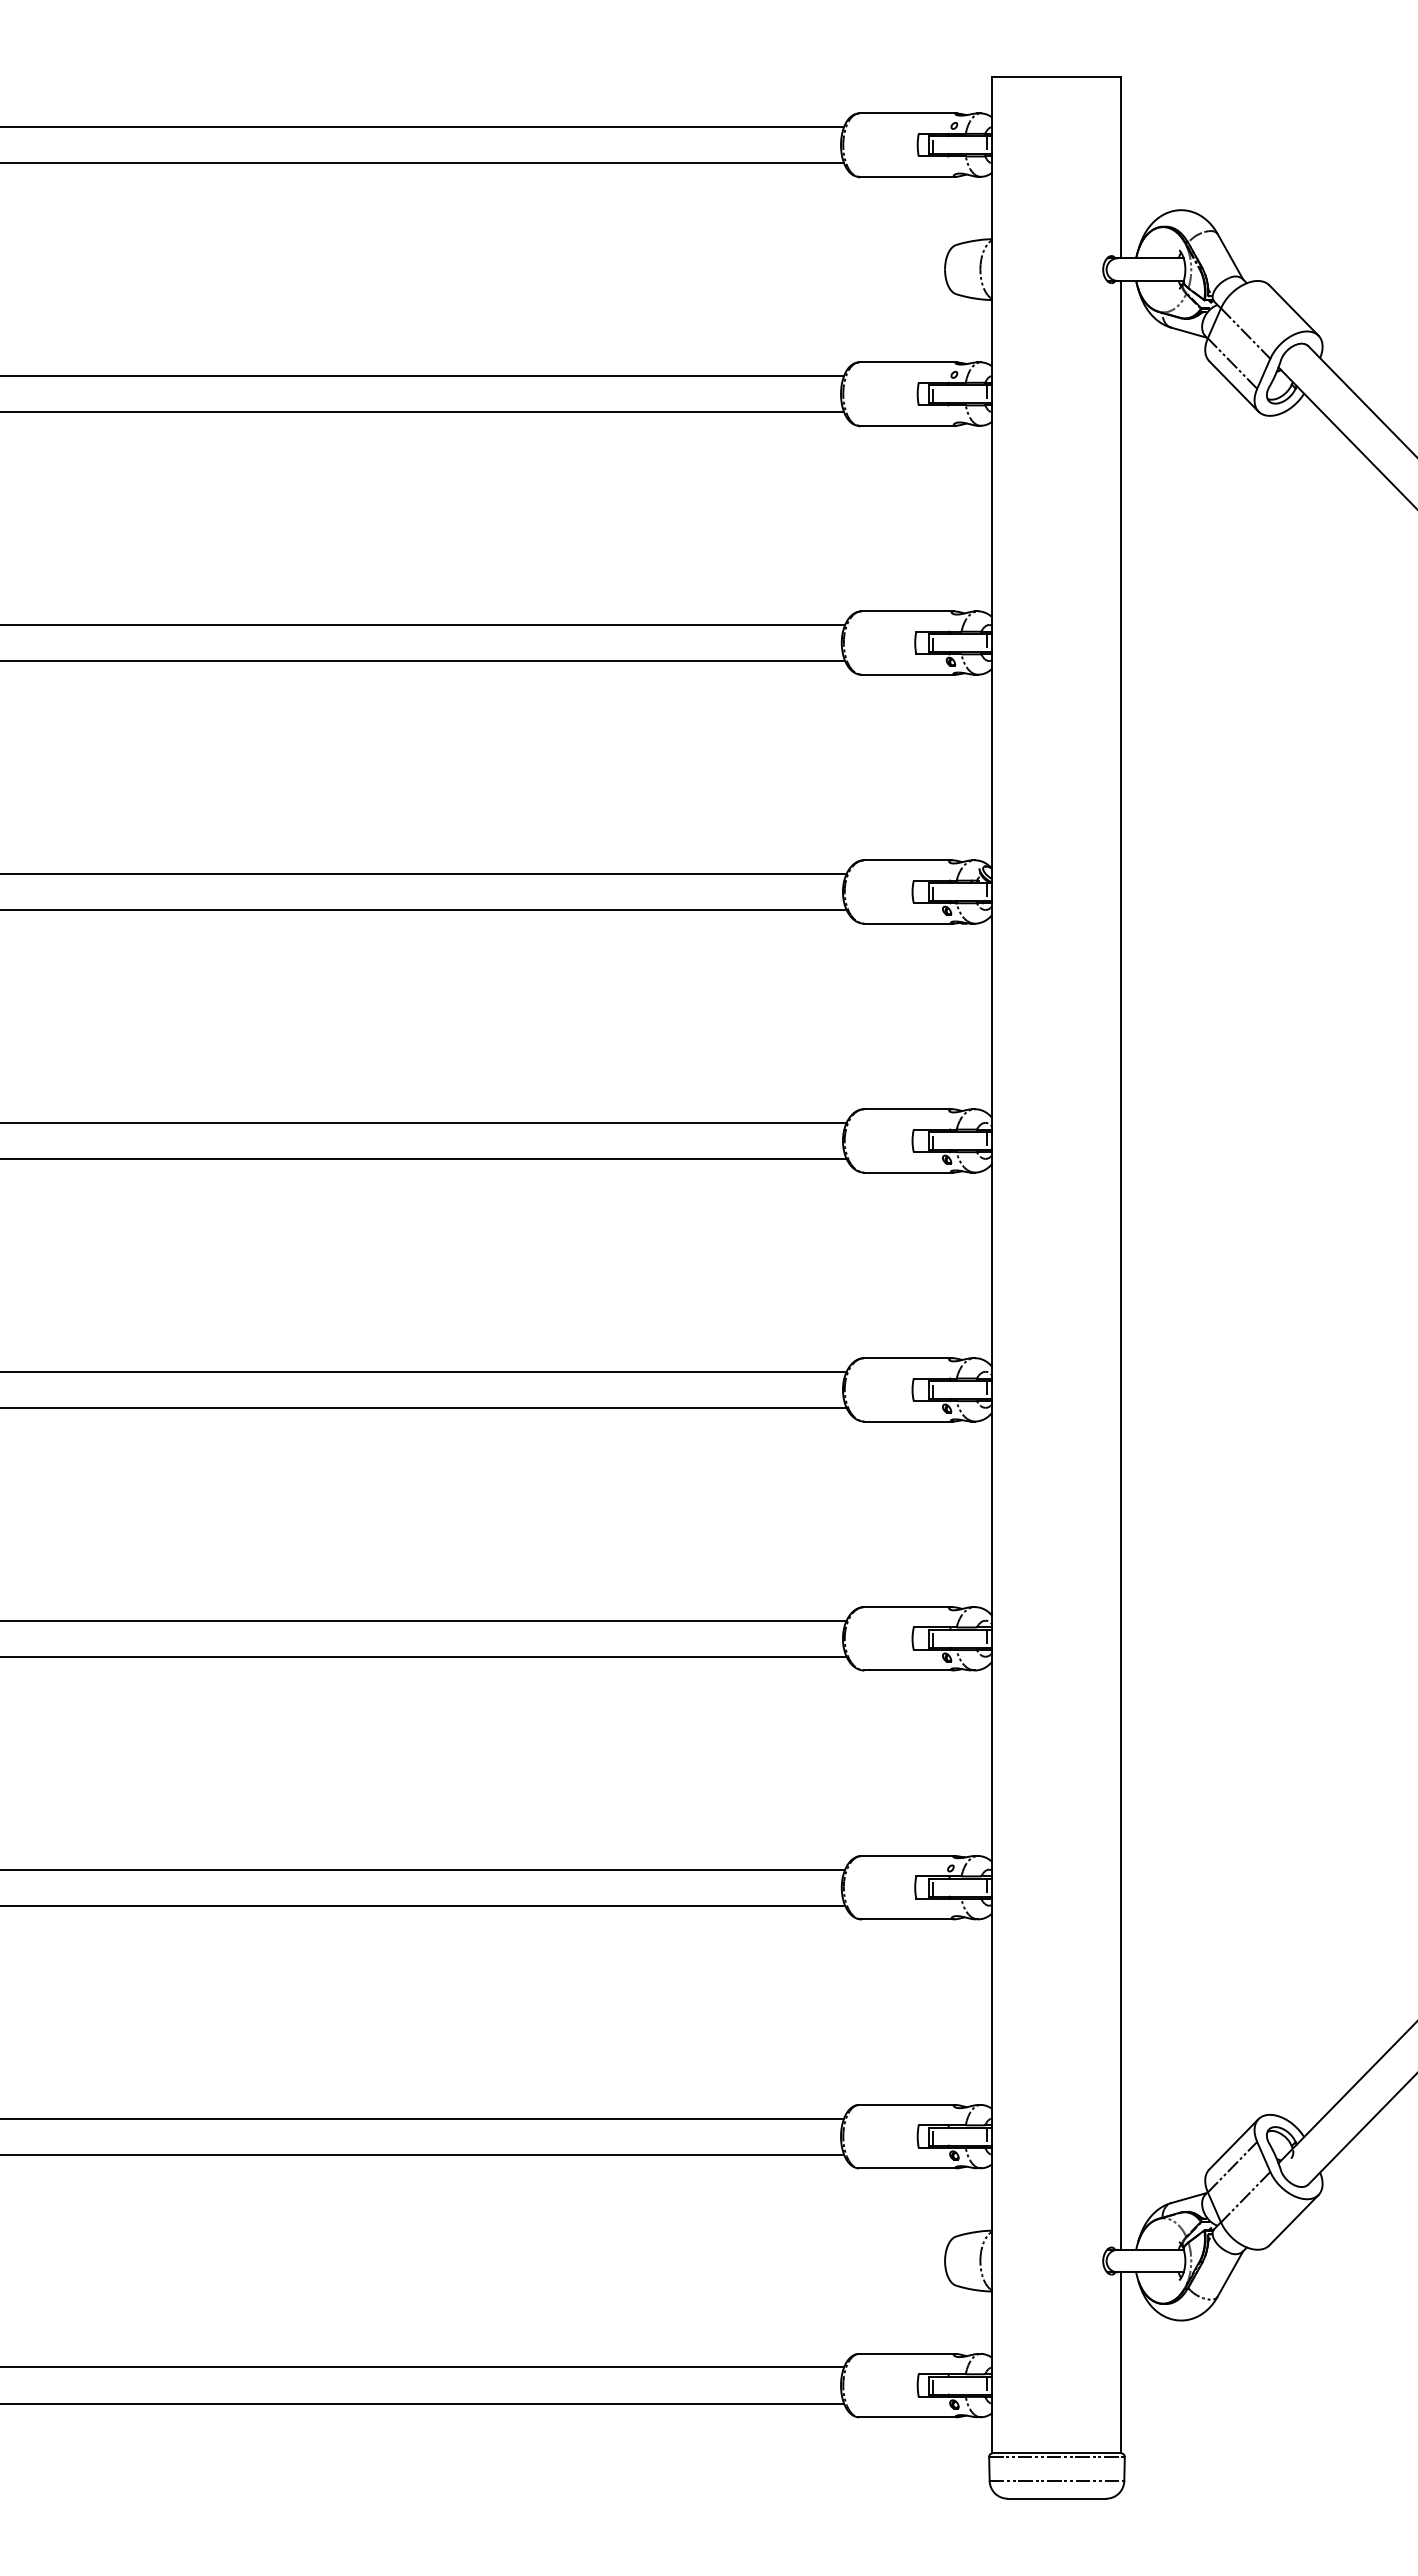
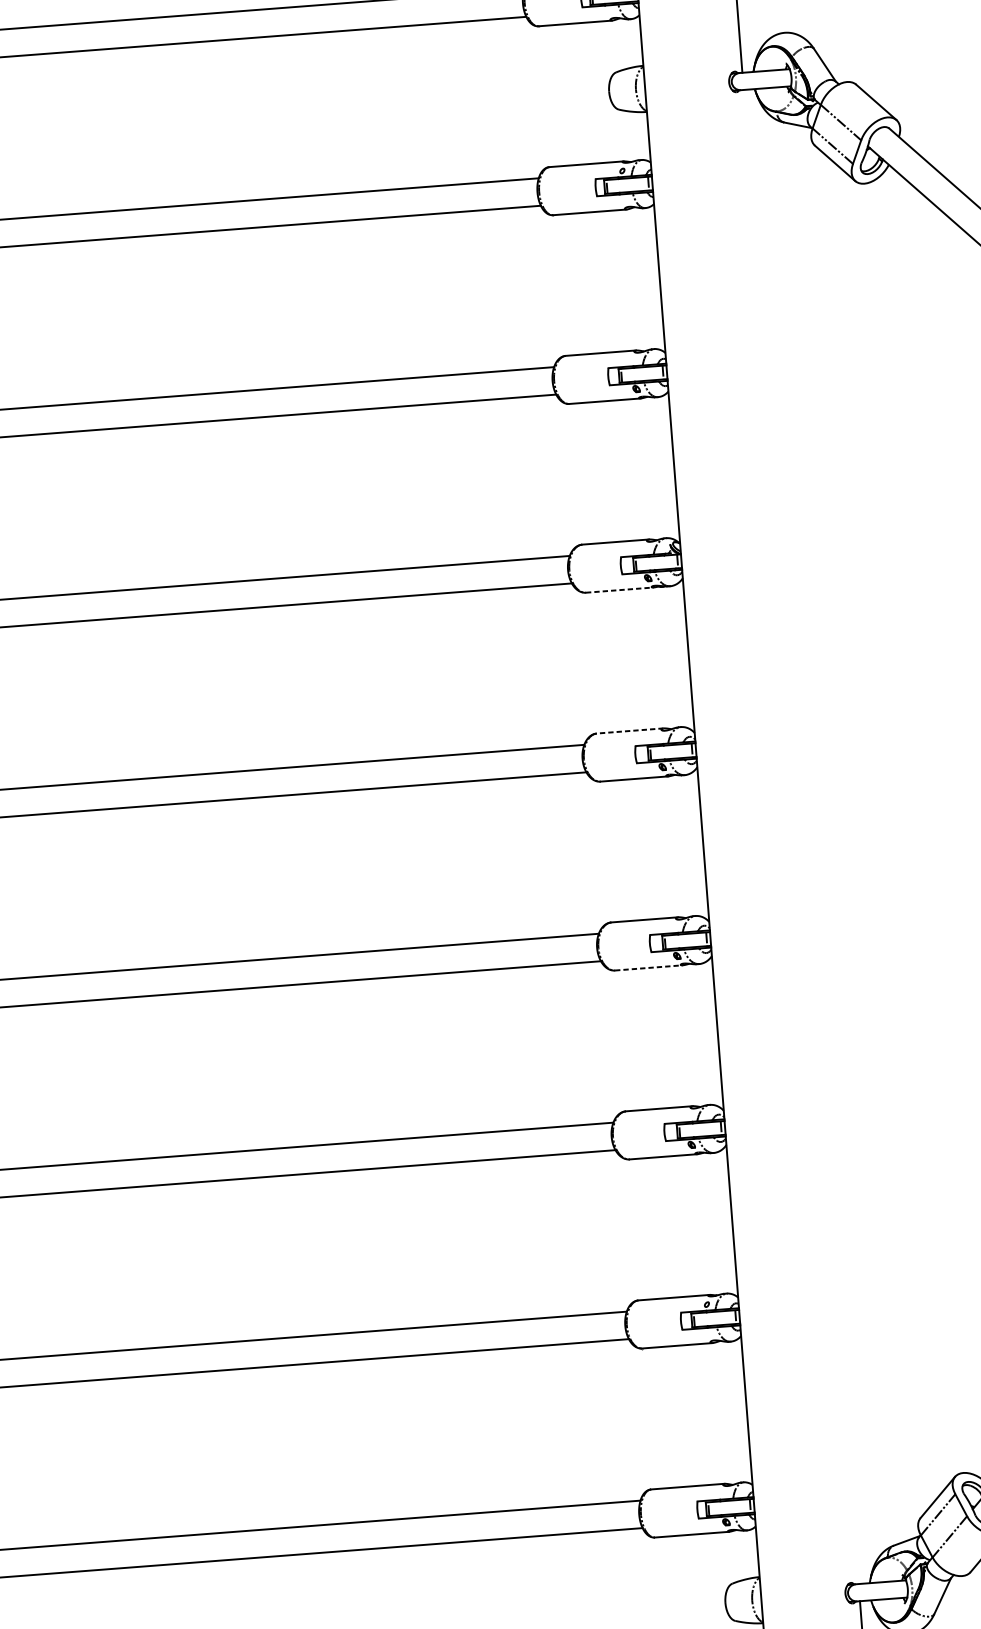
line: (908, 923) -> (619, 590), solid -> dashed
line: (907, 1109) -> (629, 731), solid -> dashed
line: (1121, 1264) -> (801, 836), removed
line: (908, 1421) -> (648, 967), solid -> dashed

